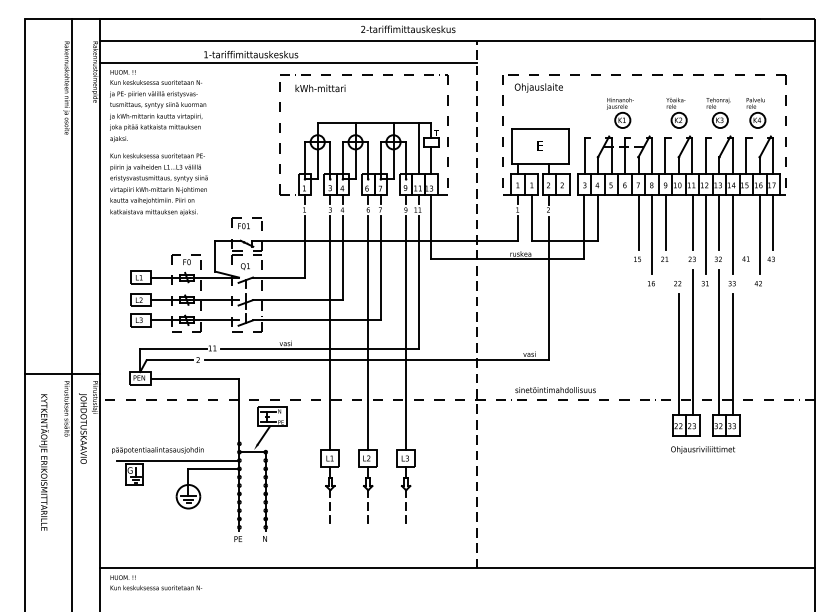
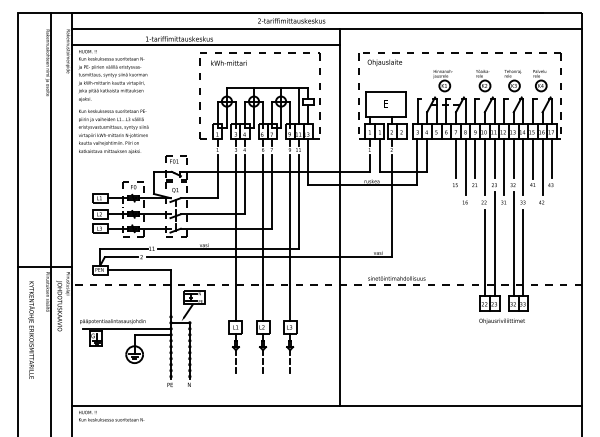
line: (746, 221) -> (533, 158), added
line: (678, 234) -> (484, 167), added
line: (476, 303) -> (340, 216), dashed -> solid

